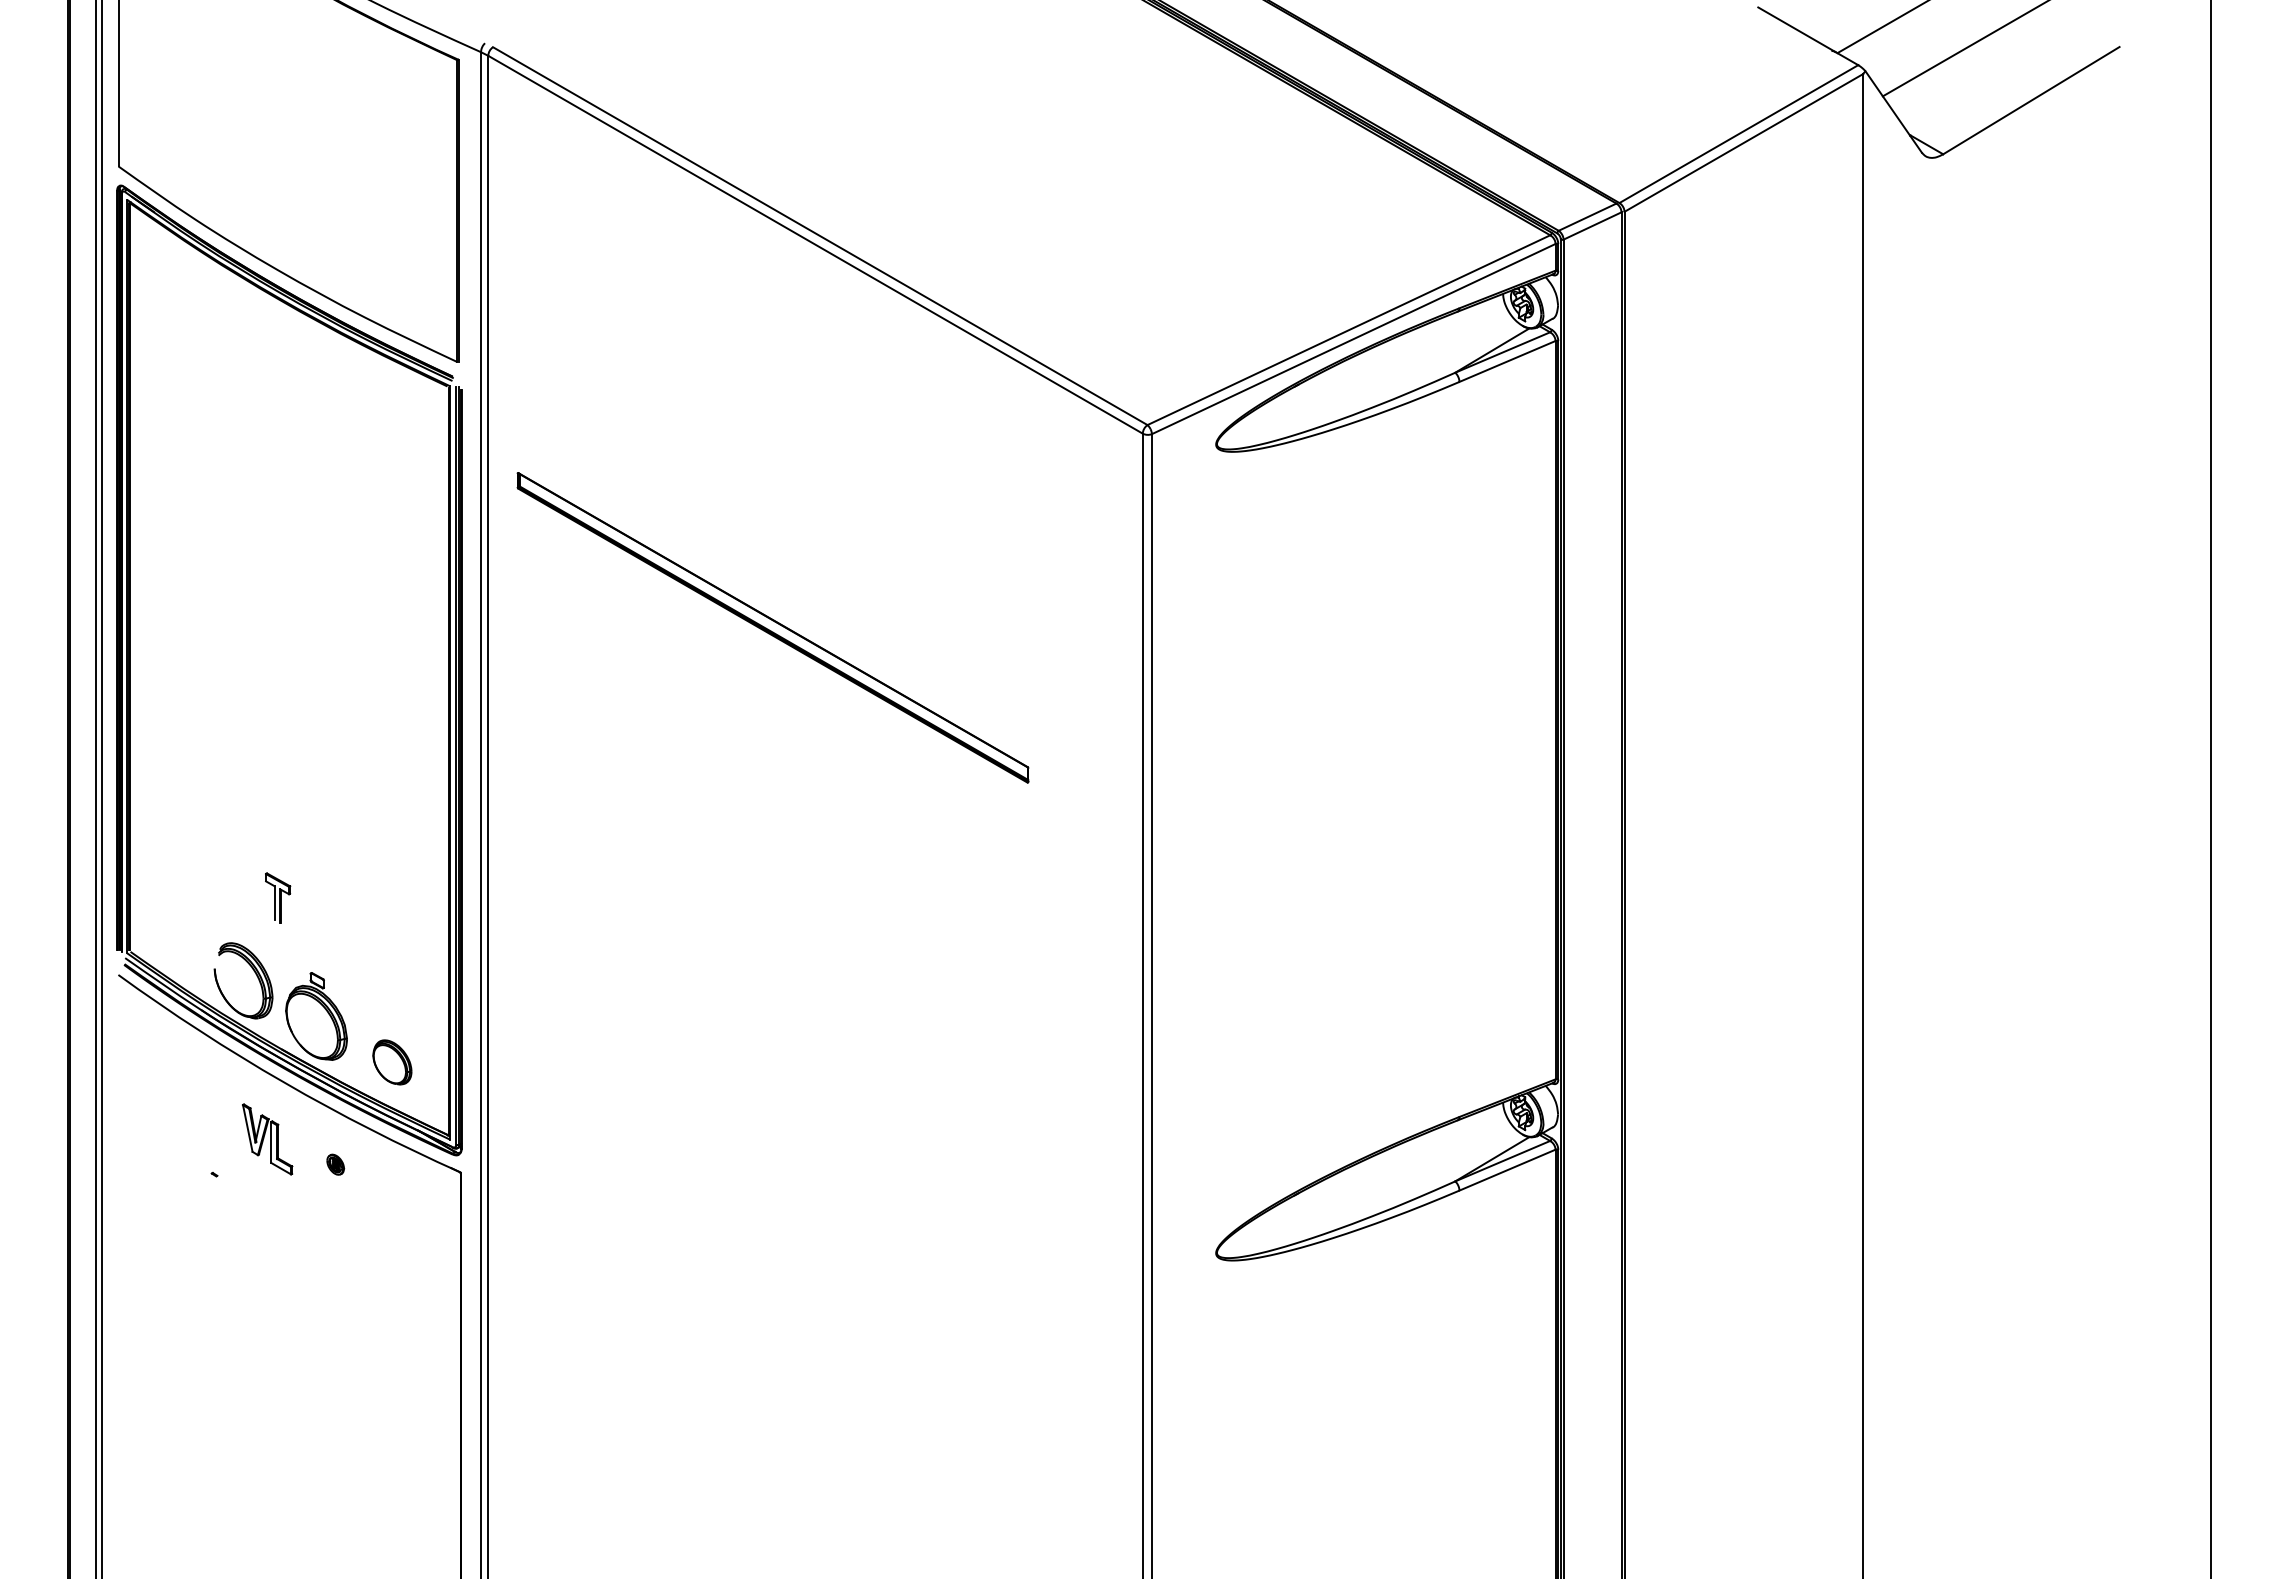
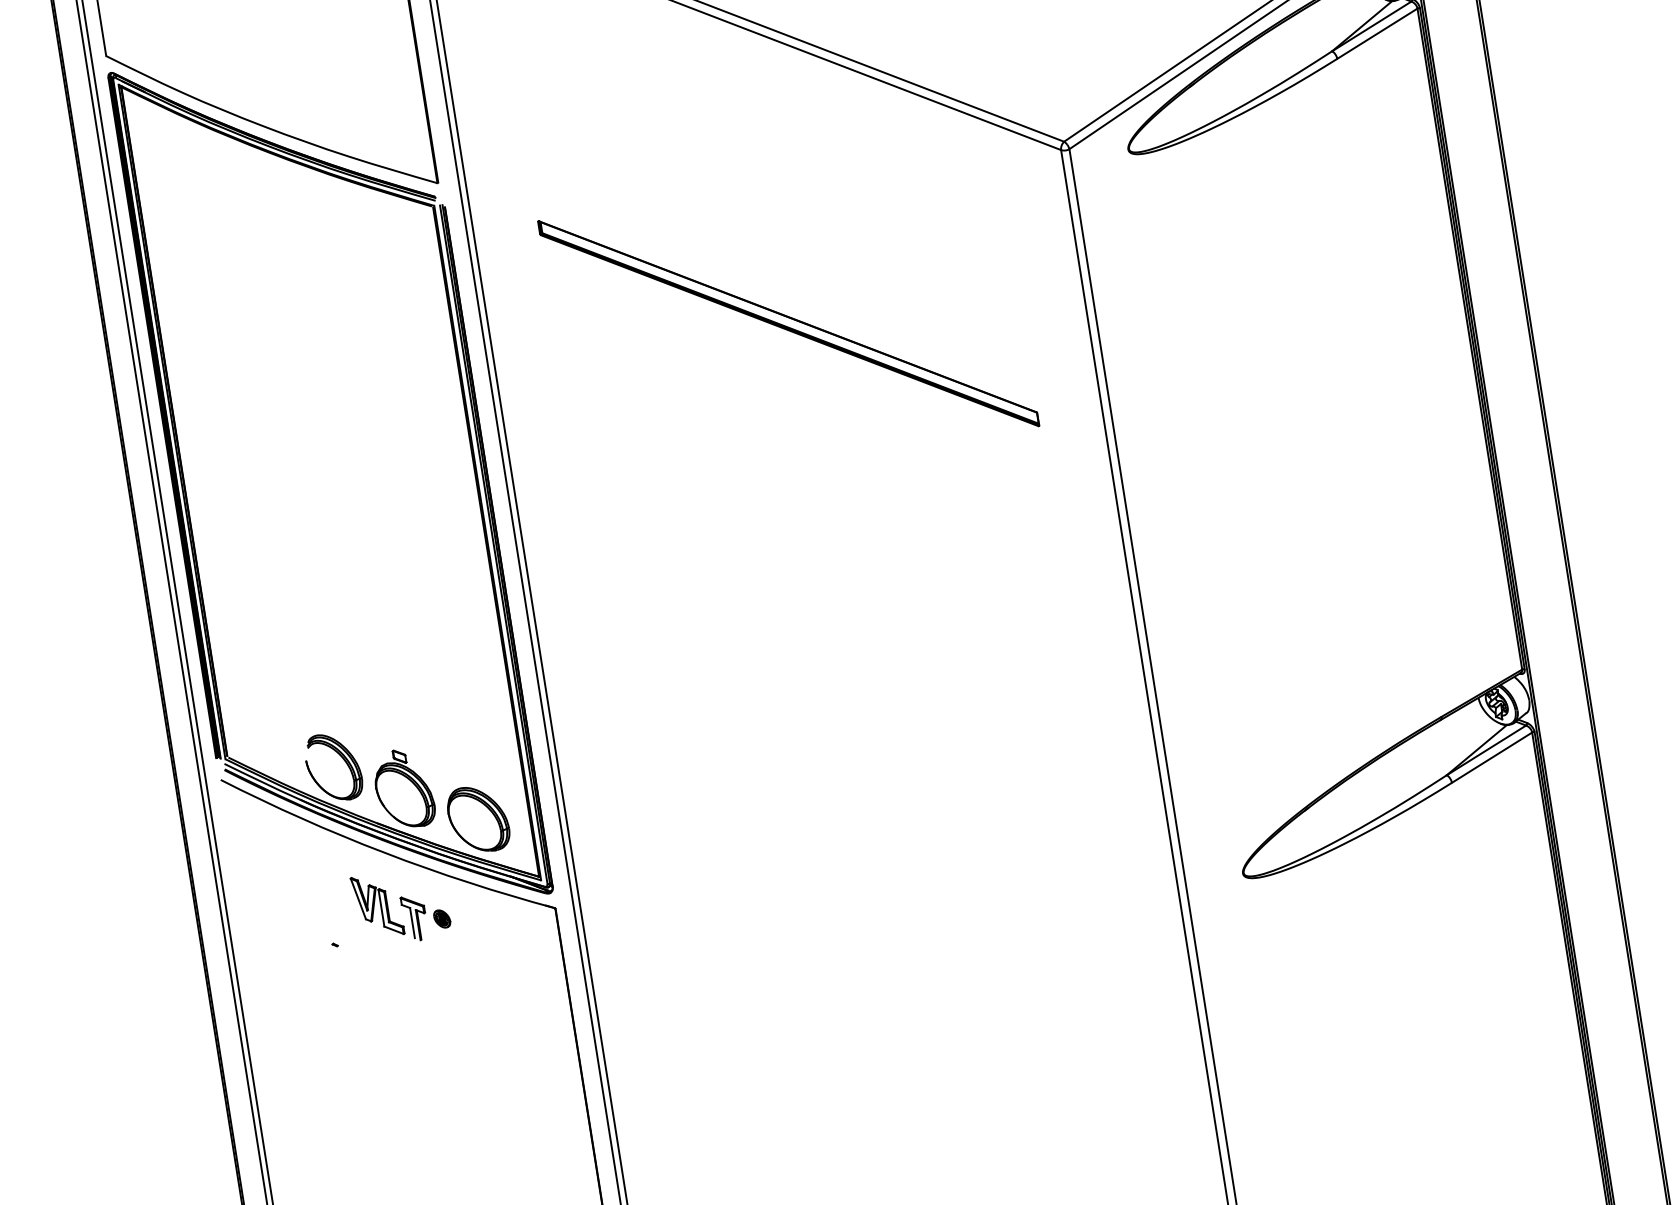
part: (772, 627) -> (788, 323), moved
part: (278, 897) -> (415, 917), moved
part: (392, 1062) -> (478, 819), size x1.67

